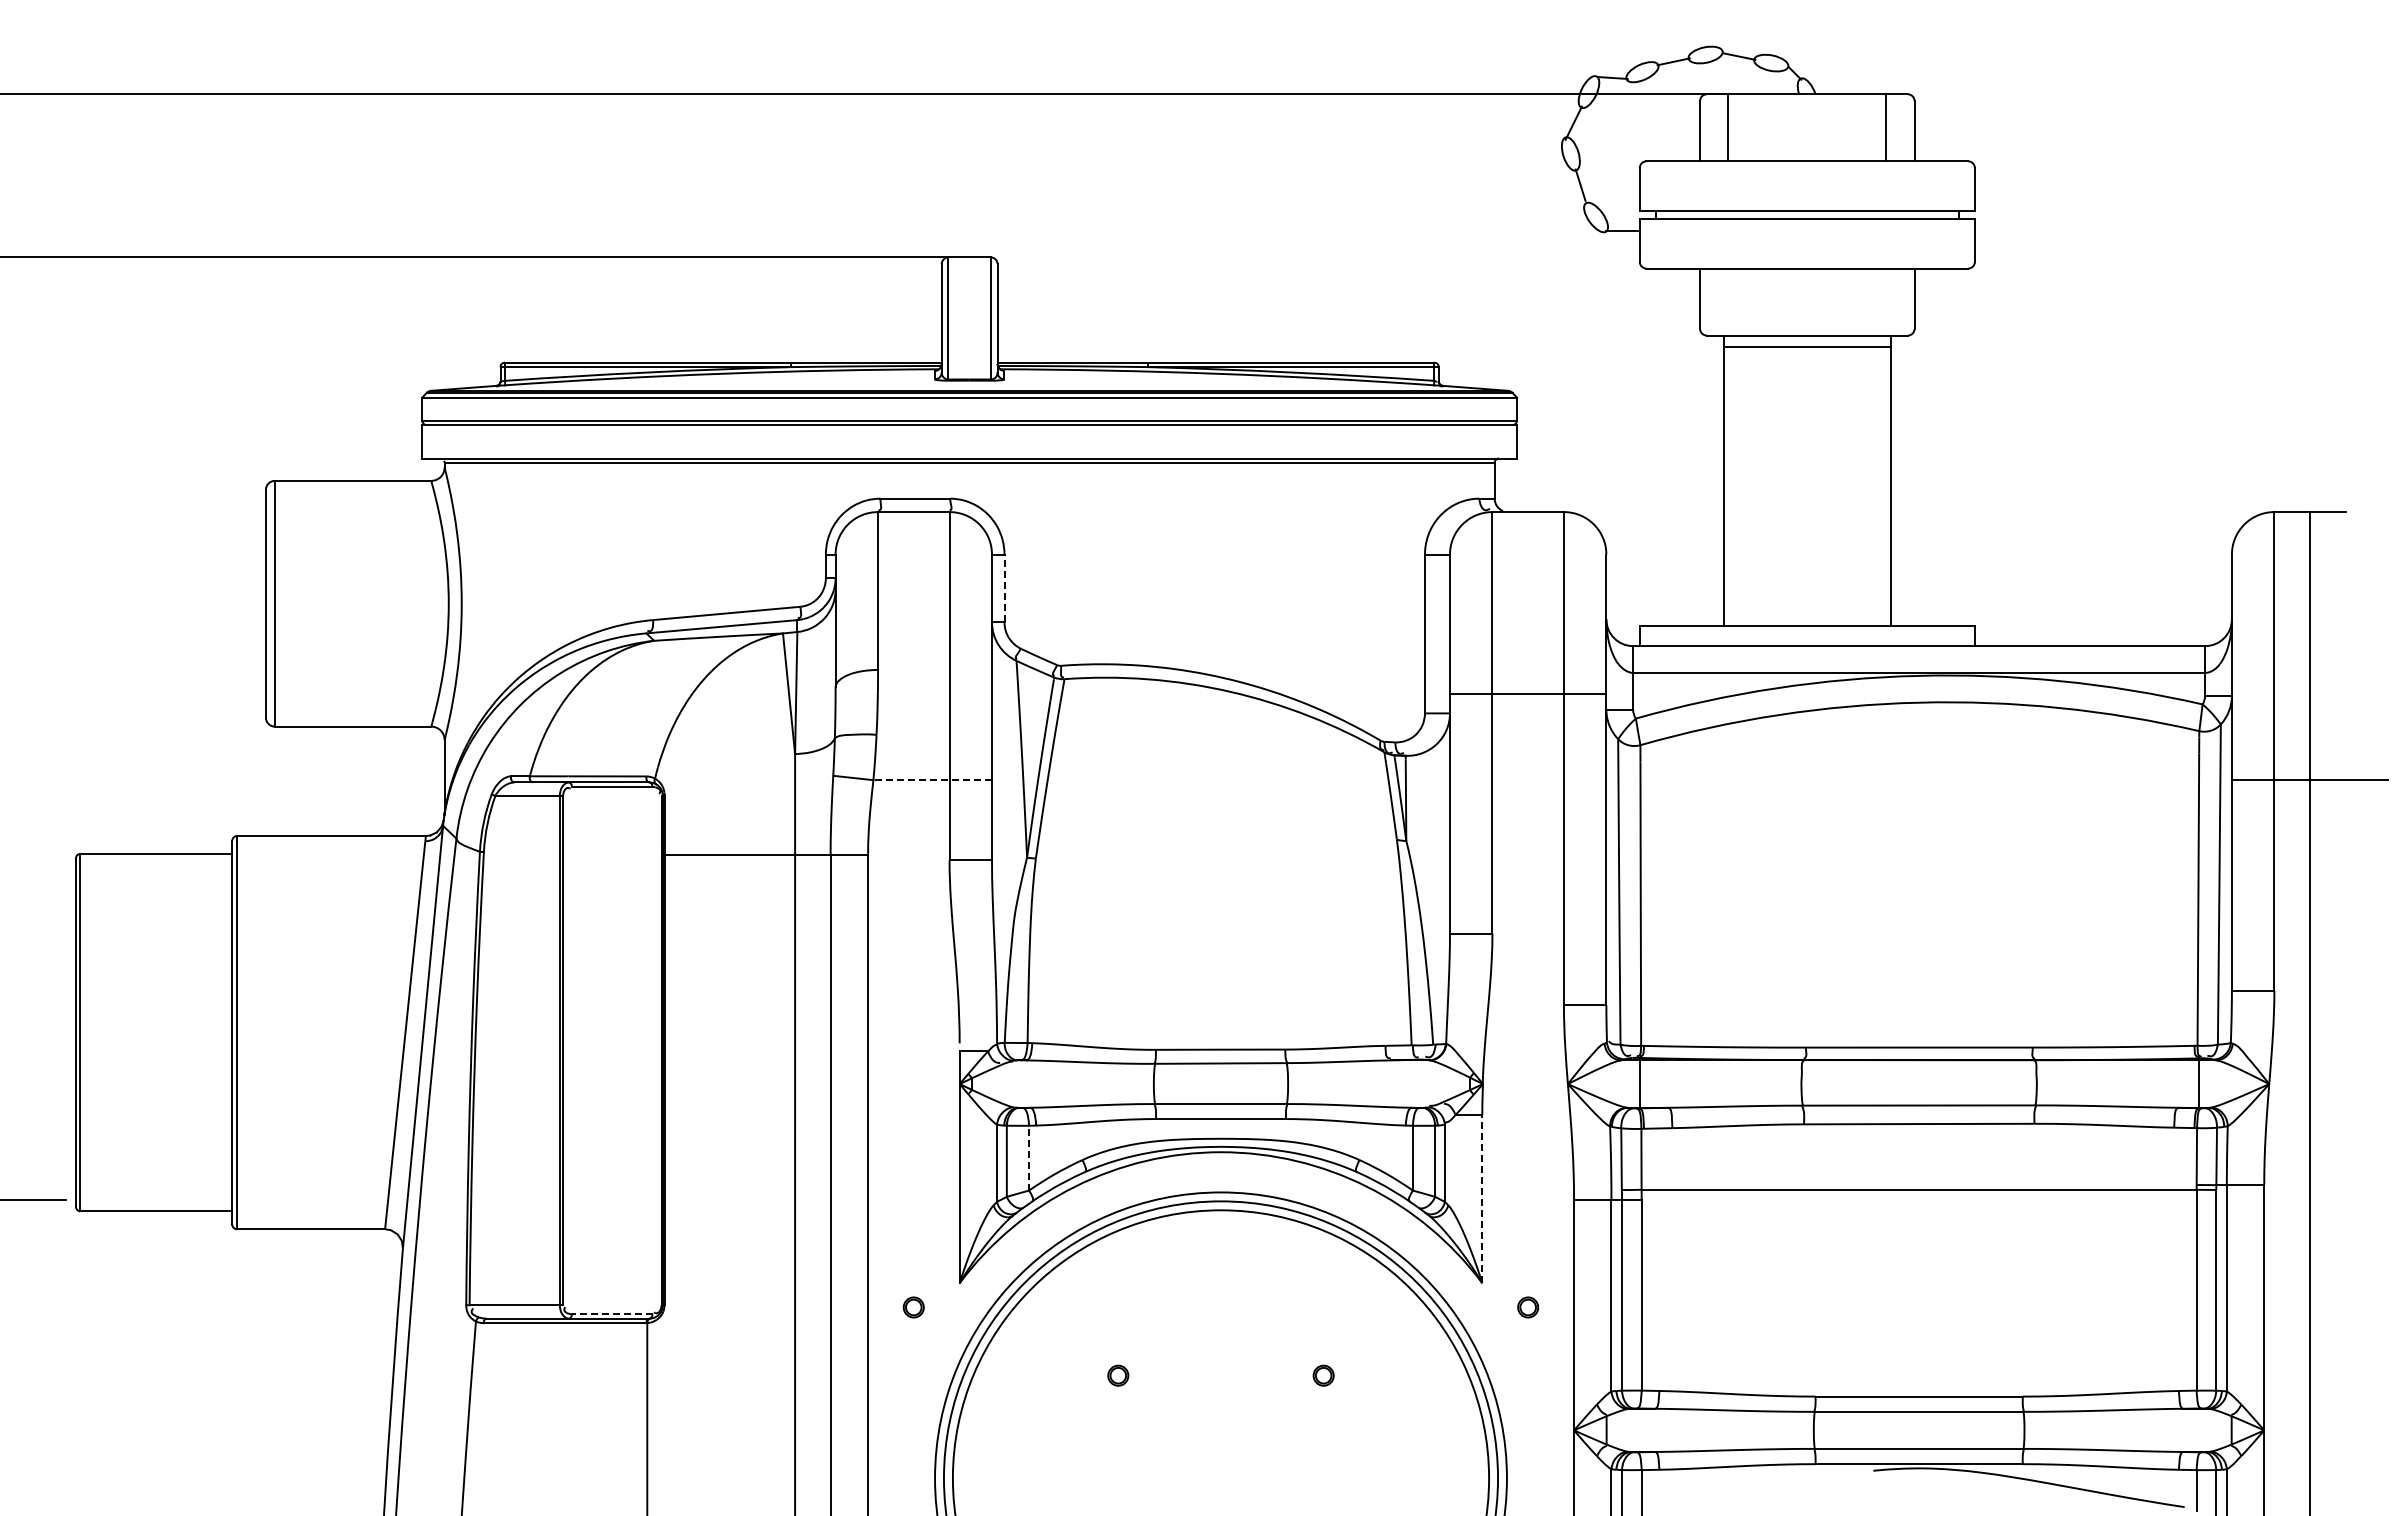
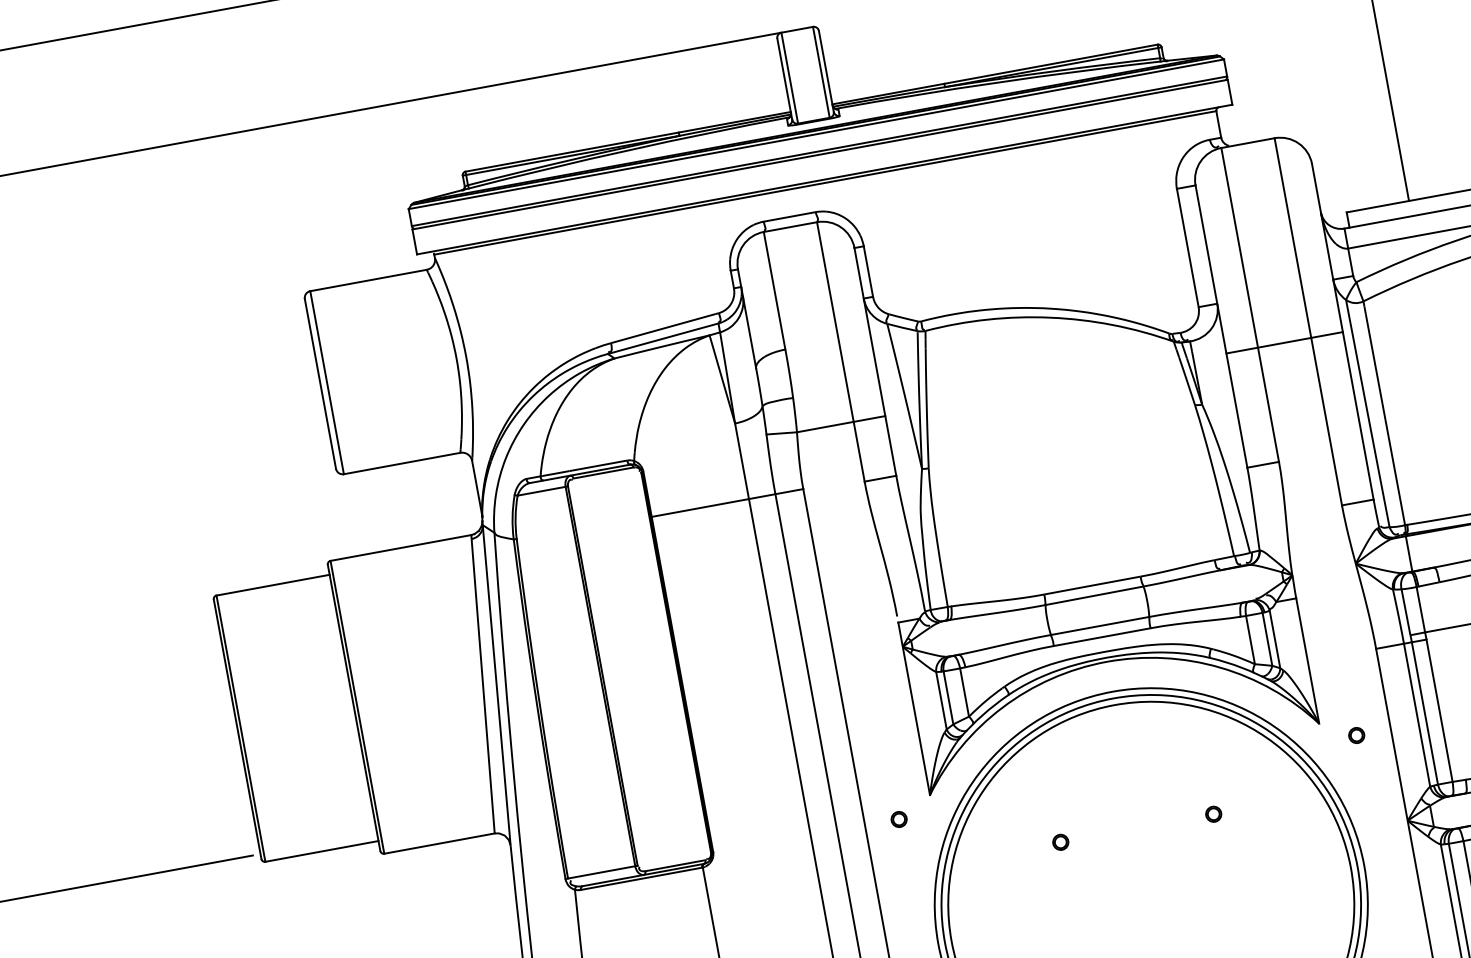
line: (1004, 588) -> (868, 271), dashed -> solid
line: (1527, 694) -> (1284, 343), moved
line: (932, 780) -> (841, 424), dashed -> solid
line: (1029, 1157) -> (964, 691), dashed -> solid
line: (1482, 1198) -> (1307, 660), dashed -> solid
line: (611, 1314) -> (674, 866), dashed -> solid

